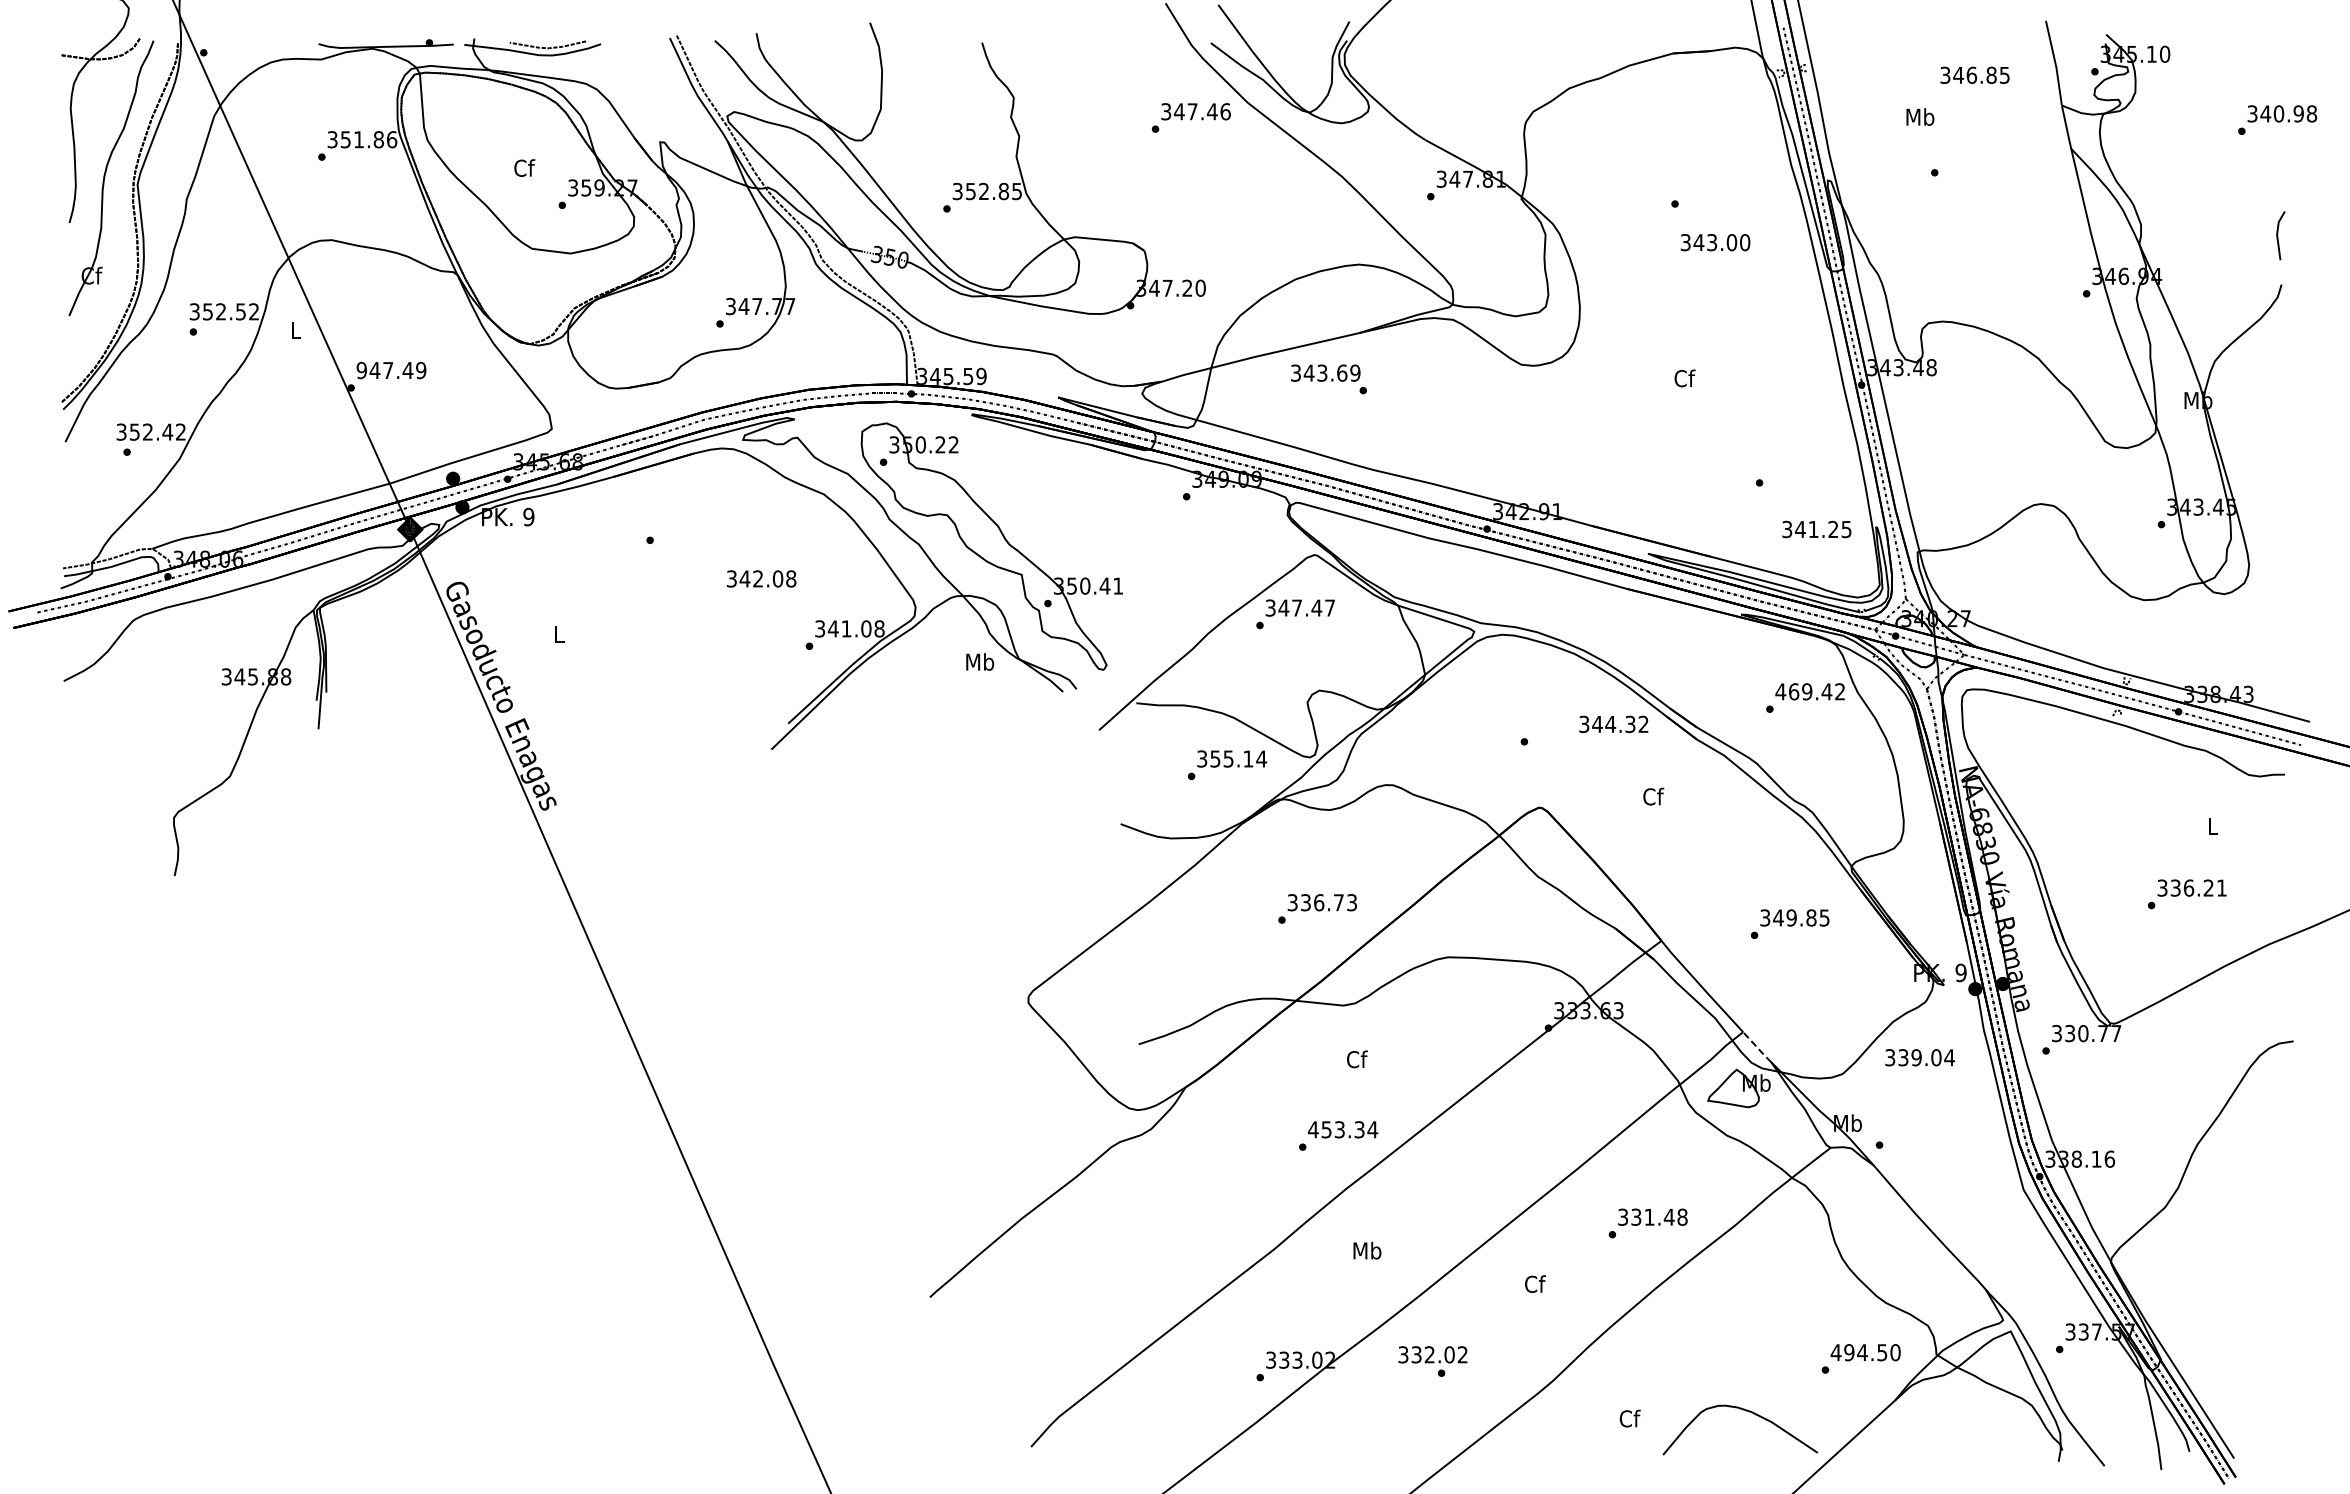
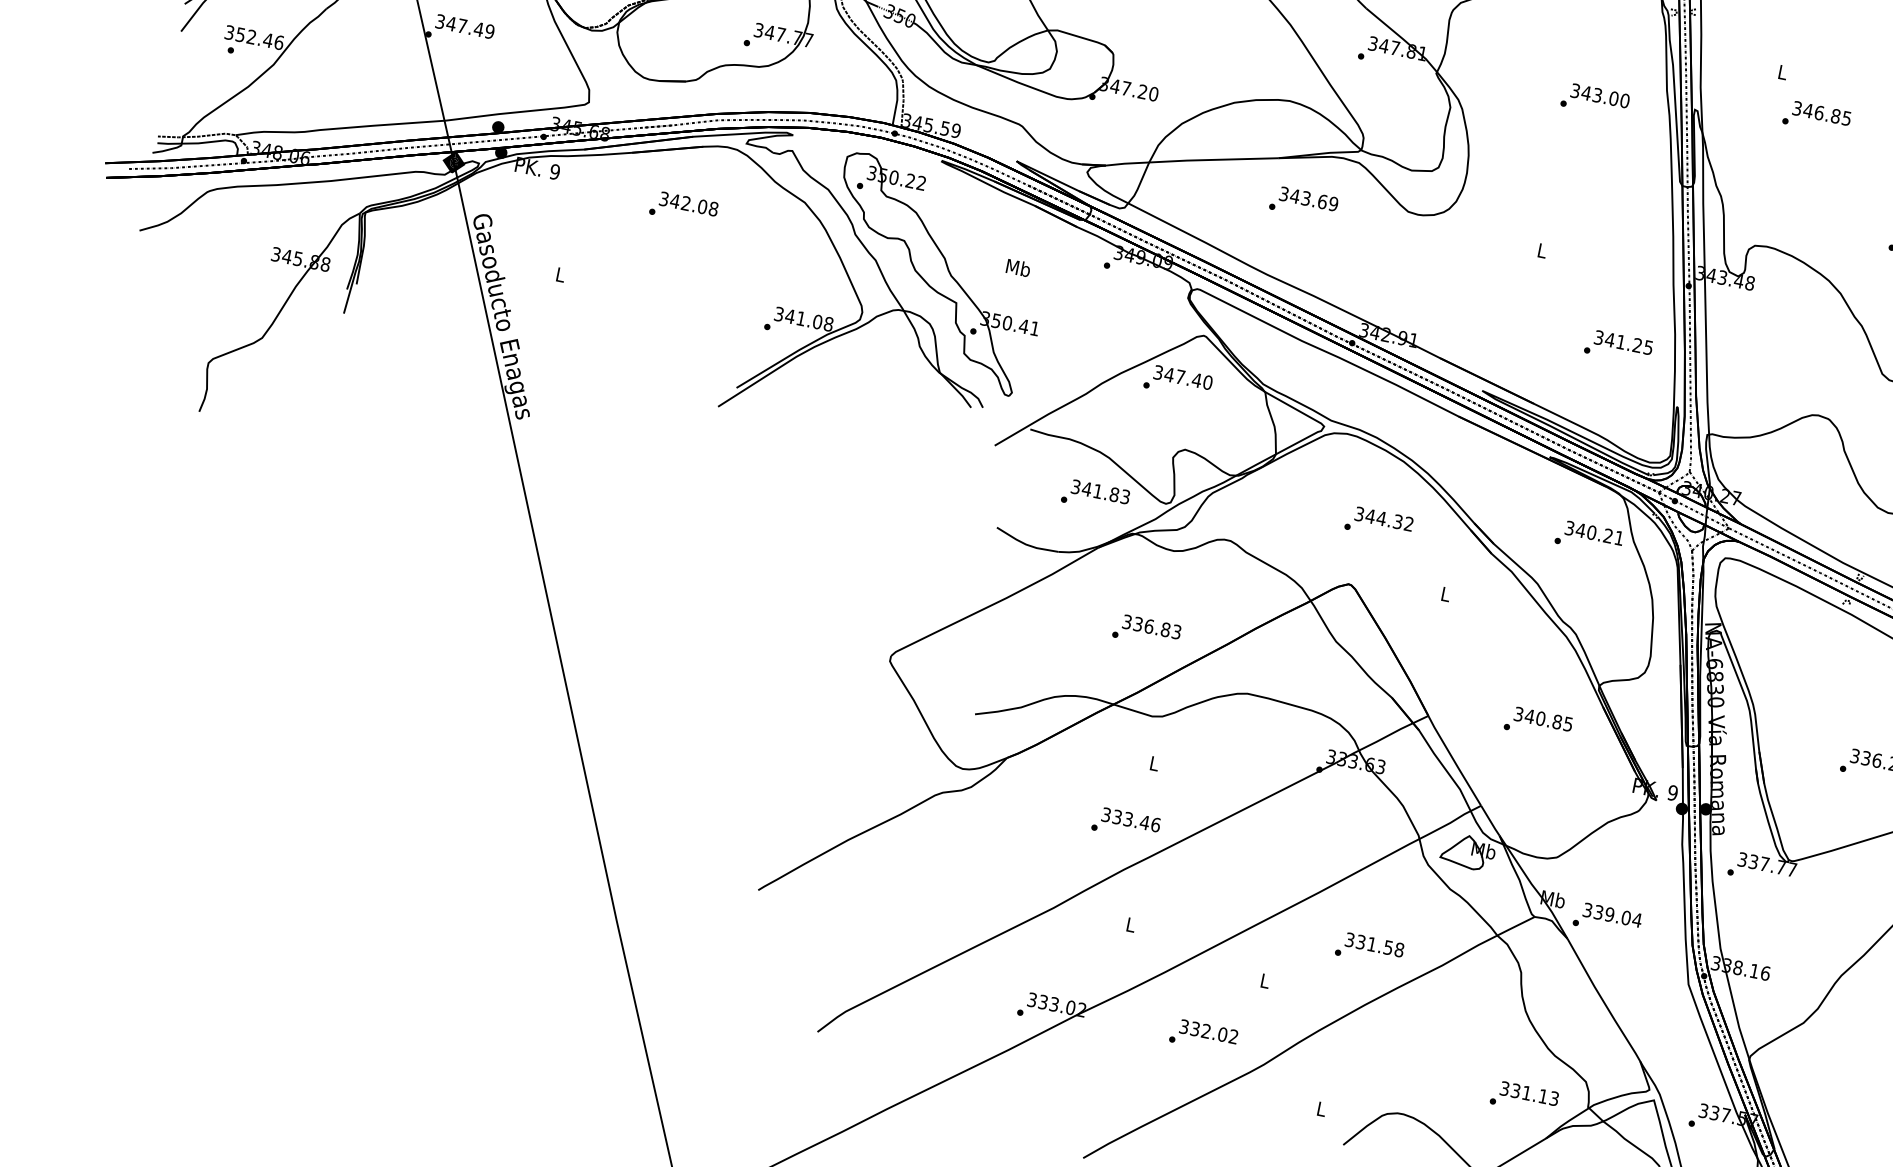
text: (1974, 74) -> (1821, 112), moved
text: (1920, 116) -> (1783, 71), Mb -> L
text: (1715, 242) -> (1600, 95), moved
text: (361, 370) -> (440, 21), 947.49 -> 347.49
text: (1325, 372) -> (1308, 198), moved
text: (1684, 378) -> (1542, 250), Cf -> L
text: (181, 431) -> (279, 42), 352.42 -> 352.46
text: (1816, 529) -> (1623, 342), moved
text: (761, 578) -> (688, 203), moved
text: (1330, 607) -> (1208, 382), 347.47 -> 347.40
text: (980, 661) -> (1018, 267), moved
text: (1809, 691) -> (1593, 532), 469.42 -> 340.21
text: (1613, 724) -> (1383, 519), moved
text: (1238, 758) -> (1106, 492), 355.14 -> 341.83
text: (1653, 796) -> (1445, 594), Cf -> L
text: (1338, 902) -> (1165, 629), 336.73 -> 336.83
text: (1791, 917) -> (1540, 718), 349.85 -> 340.85
text: (2083, 1033) -> (1764, 864), 330.77 -> 337.77
line: (1757, 1047) -> (1490, 821), dashed -> solid
text: (1920, 1057) -> (1613, 915), moved
text: (1357, 1059) -> (1154, 763), Cf -> L
text: (1343, 1129) -> (1131, 819), 453.34 -> 333.46
text: (1668, 1216) -> (1387, 946), 331.48 -> 331.58
text: (1367, 1250) -> (1131, 924), Mb -> L
text: (1535, 1283) -> (1265, 980), Cf -> L
text: (1865, 1352) -> (1529, 1093), 494.50 -> 331.13
text: (1432, 1354) -> (1208, 1031), moved
text: (1629, 1418) -> (1321, 1108), Cf -> L

